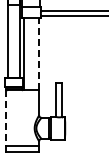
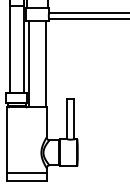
line: (38, 53) -> (45, 63), dashed -> solid
line: (6, 117) -> (7, 139), dashed -> solid

